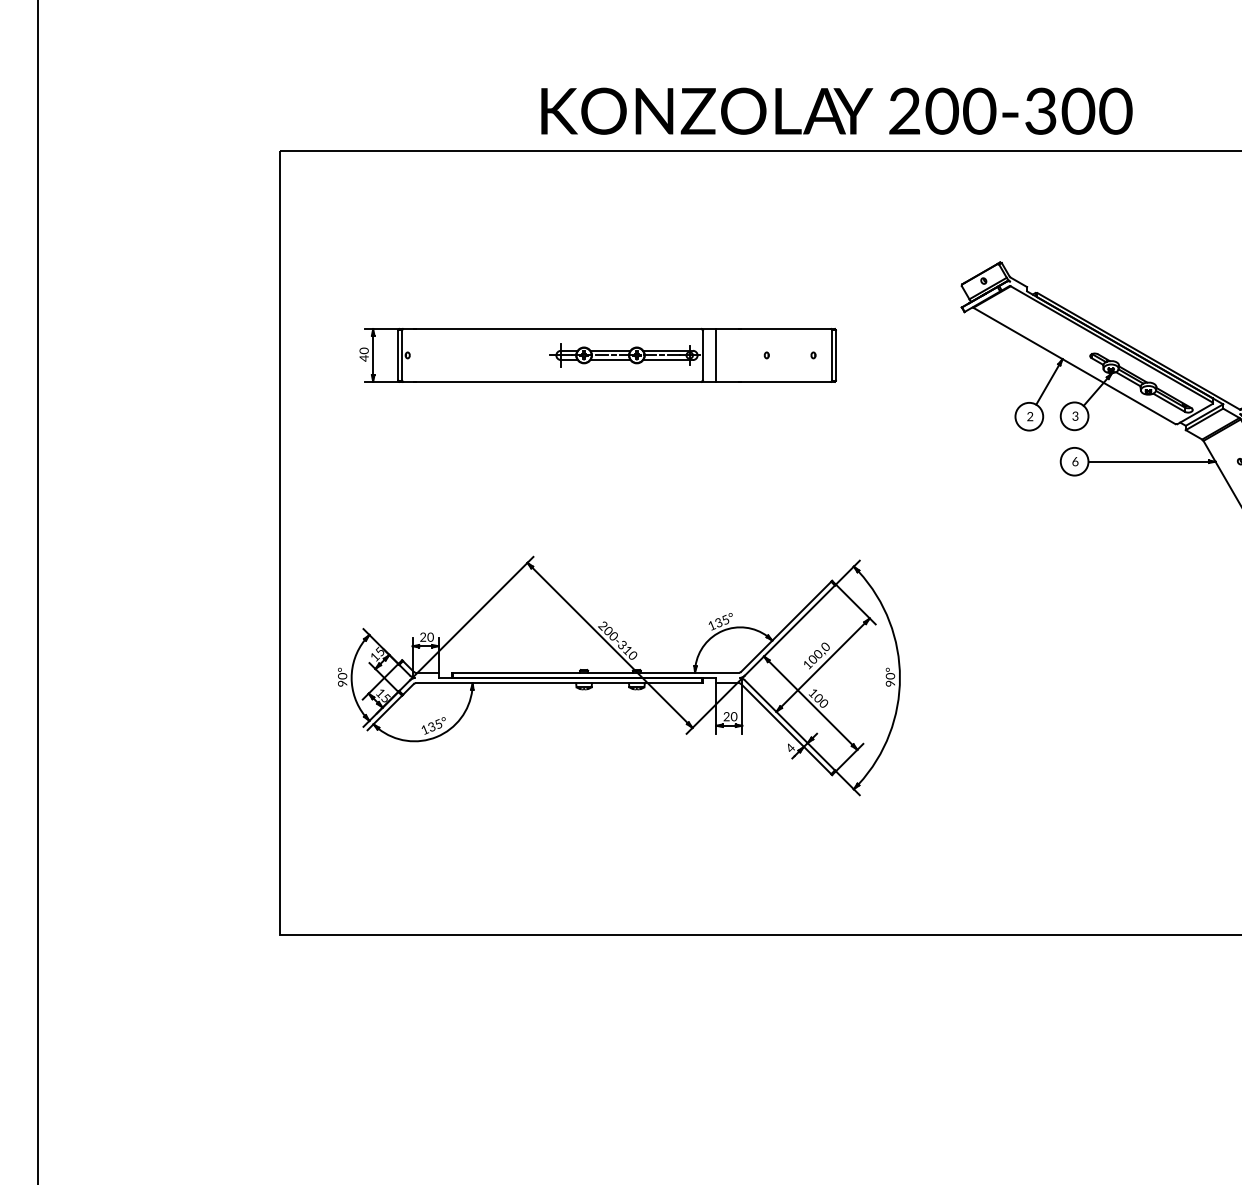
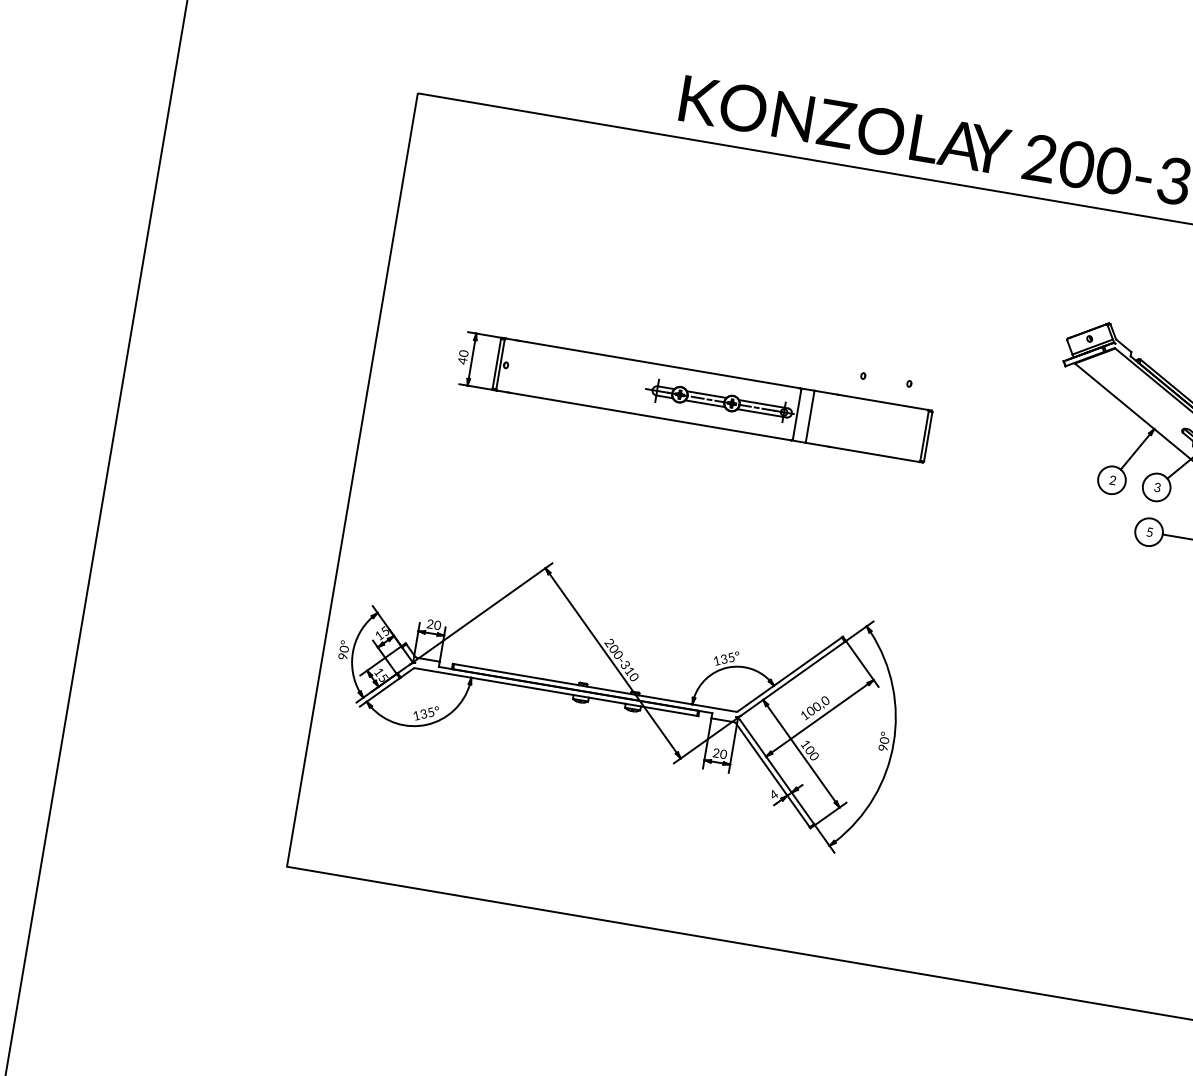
part: (597, 355) -> (693, 397), moved
text: (1075, 461) -> (1150, 532), 6 -> 5
part: (619, 675) -> (617, 694), moved

